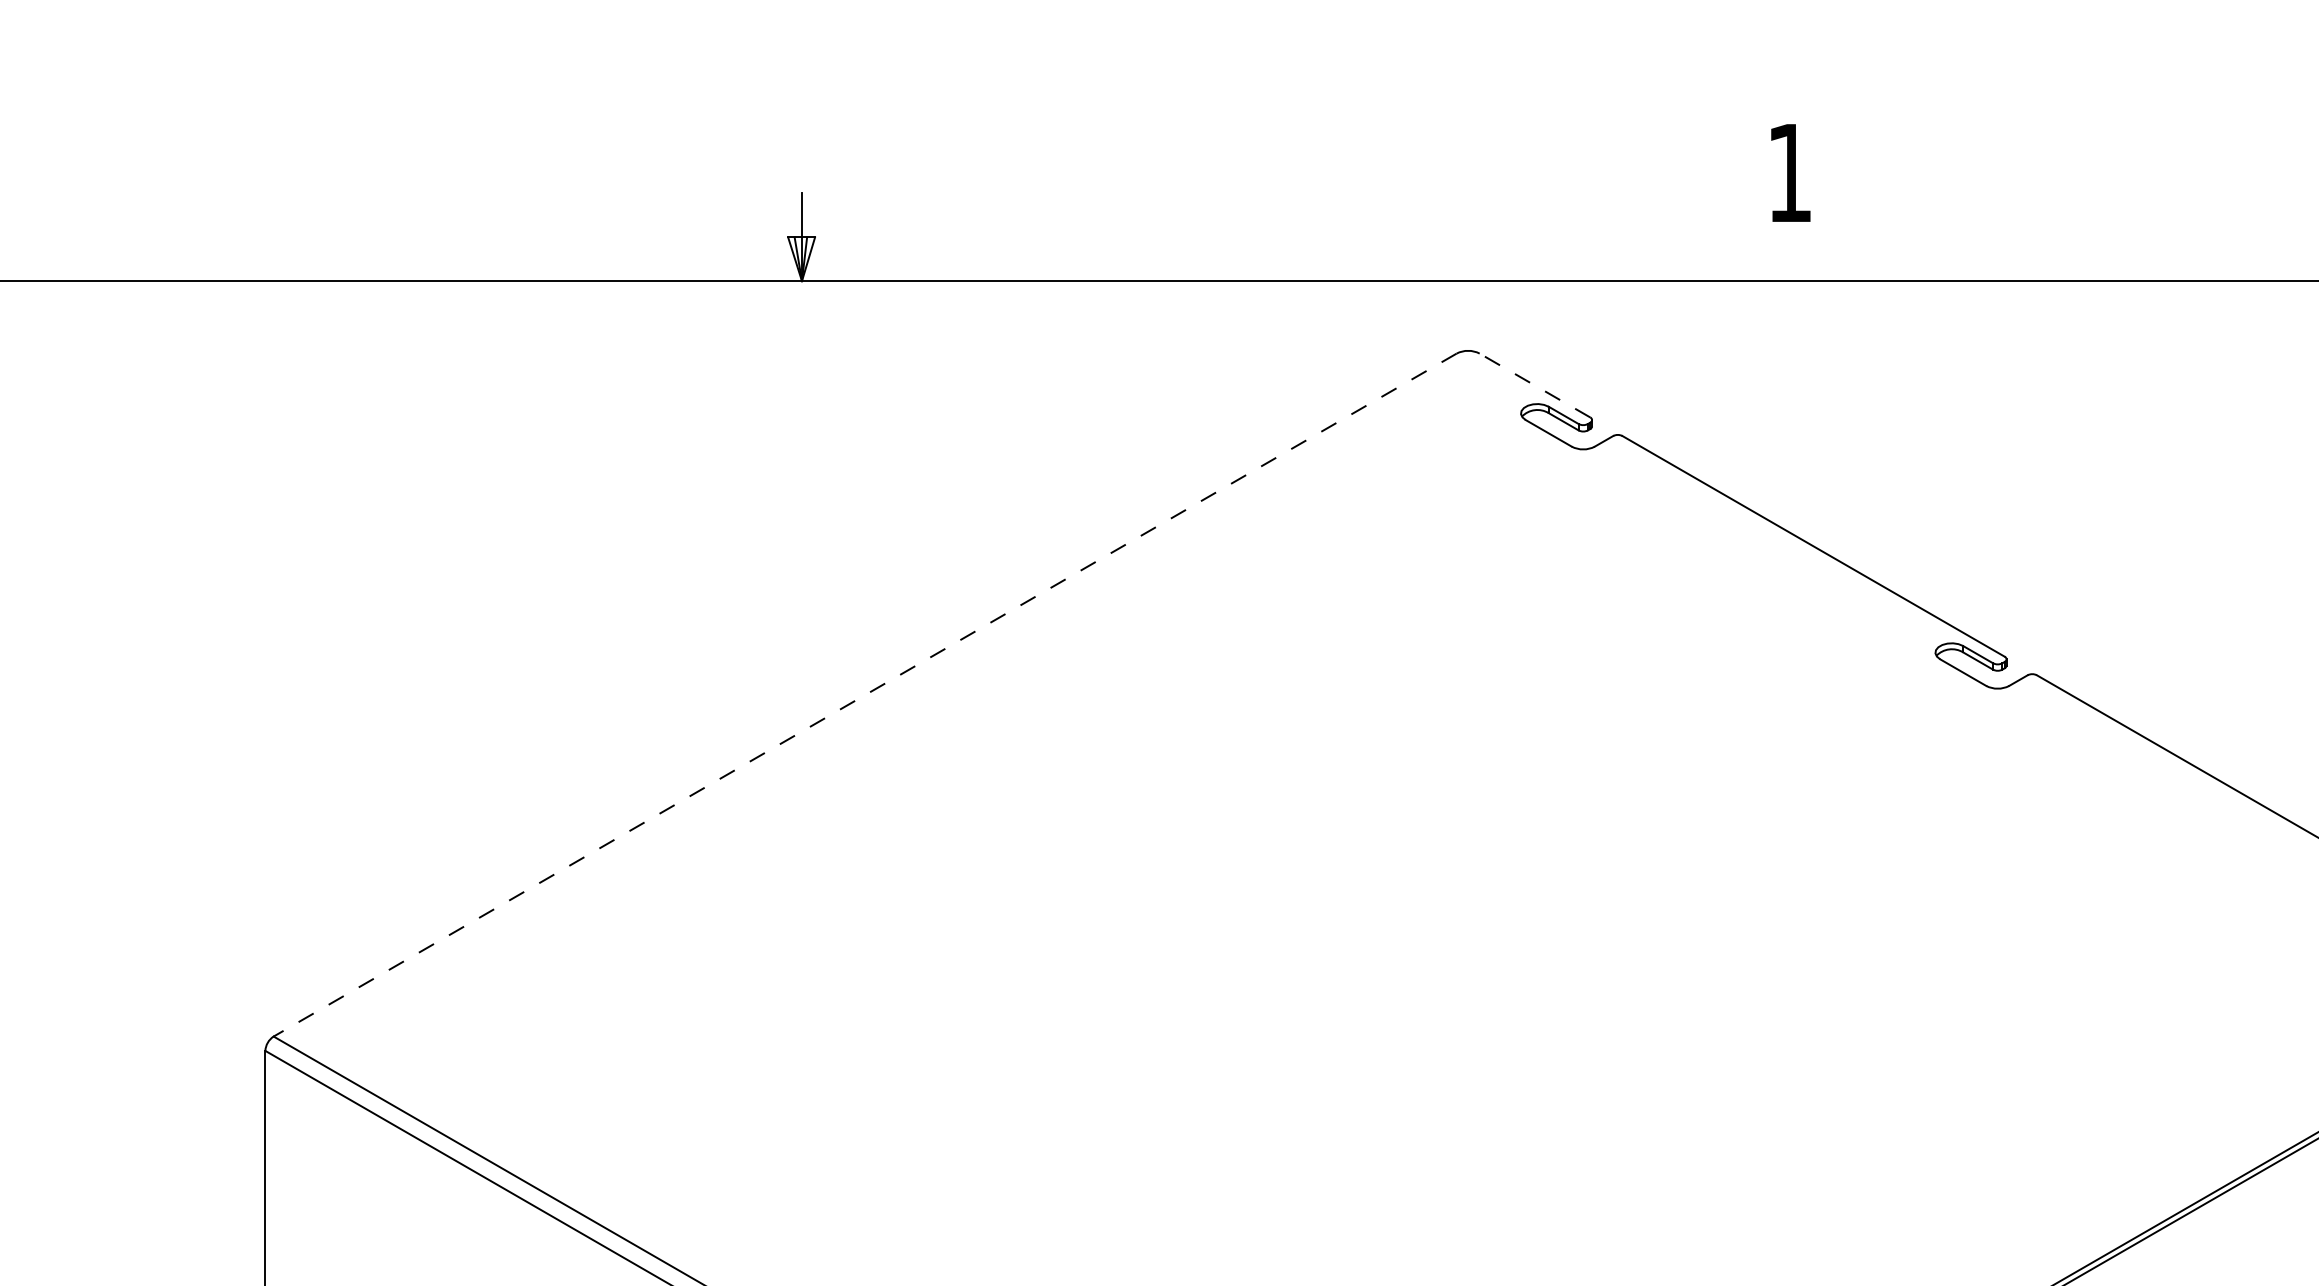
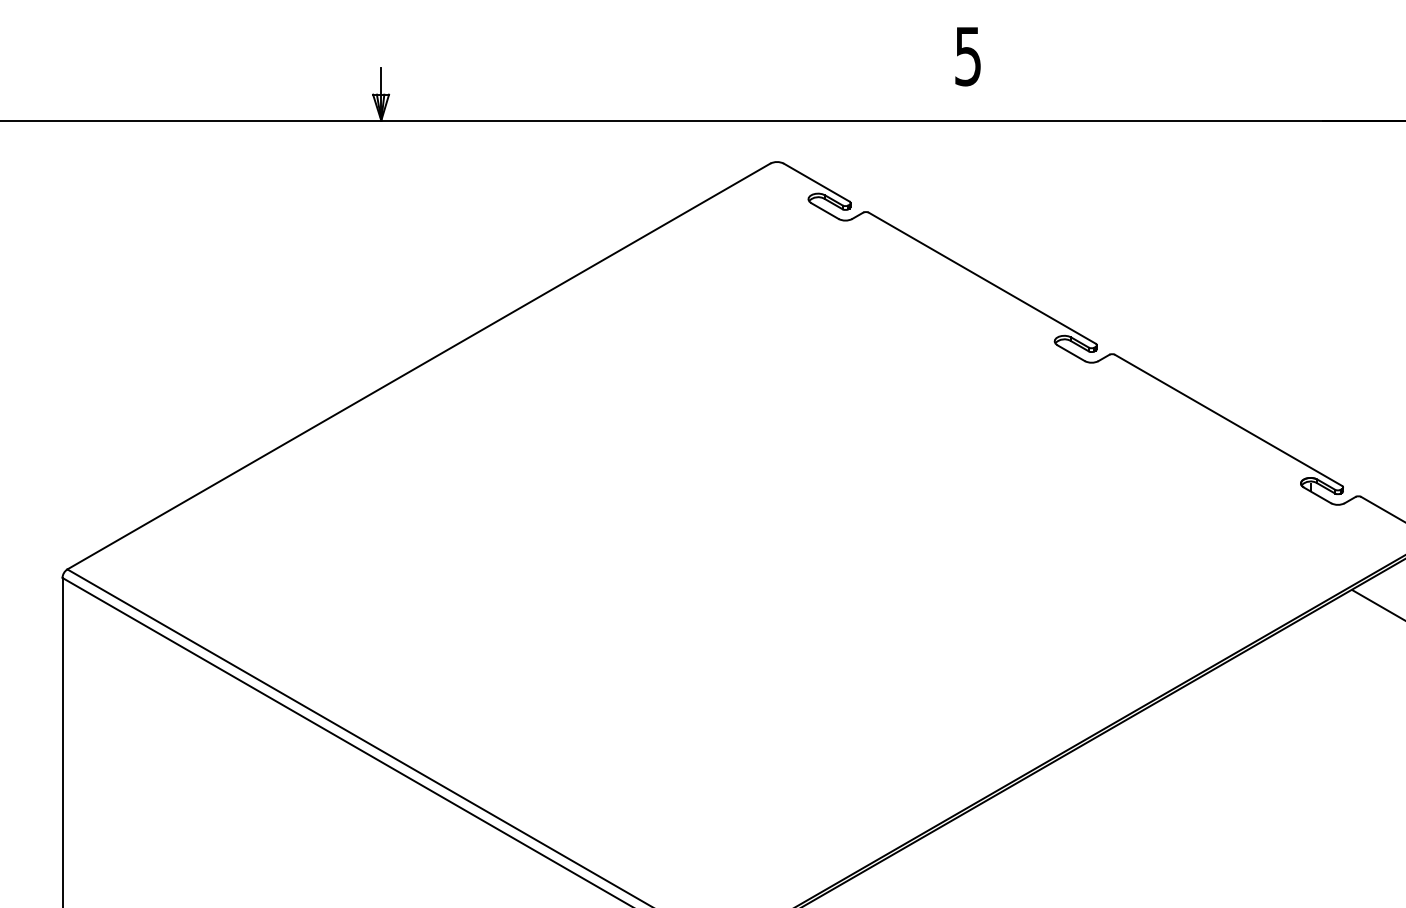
text: (1788, 173) -> (967, 56), 1 -> 5
line: (1534, 385) -> (816, 182), dashed -> solid
line: (864, 694) -> (418, 366), dashed -> solid

